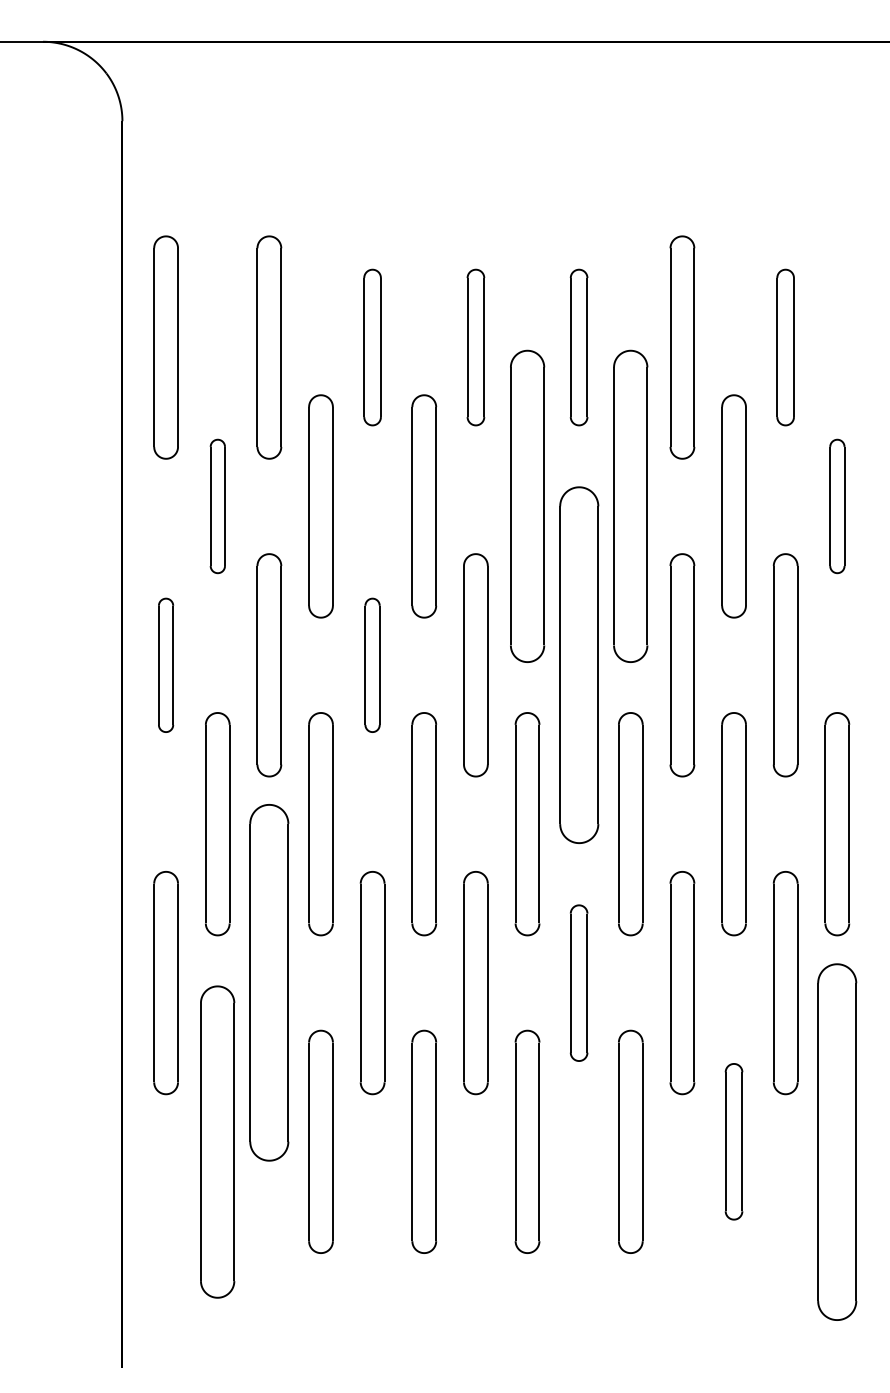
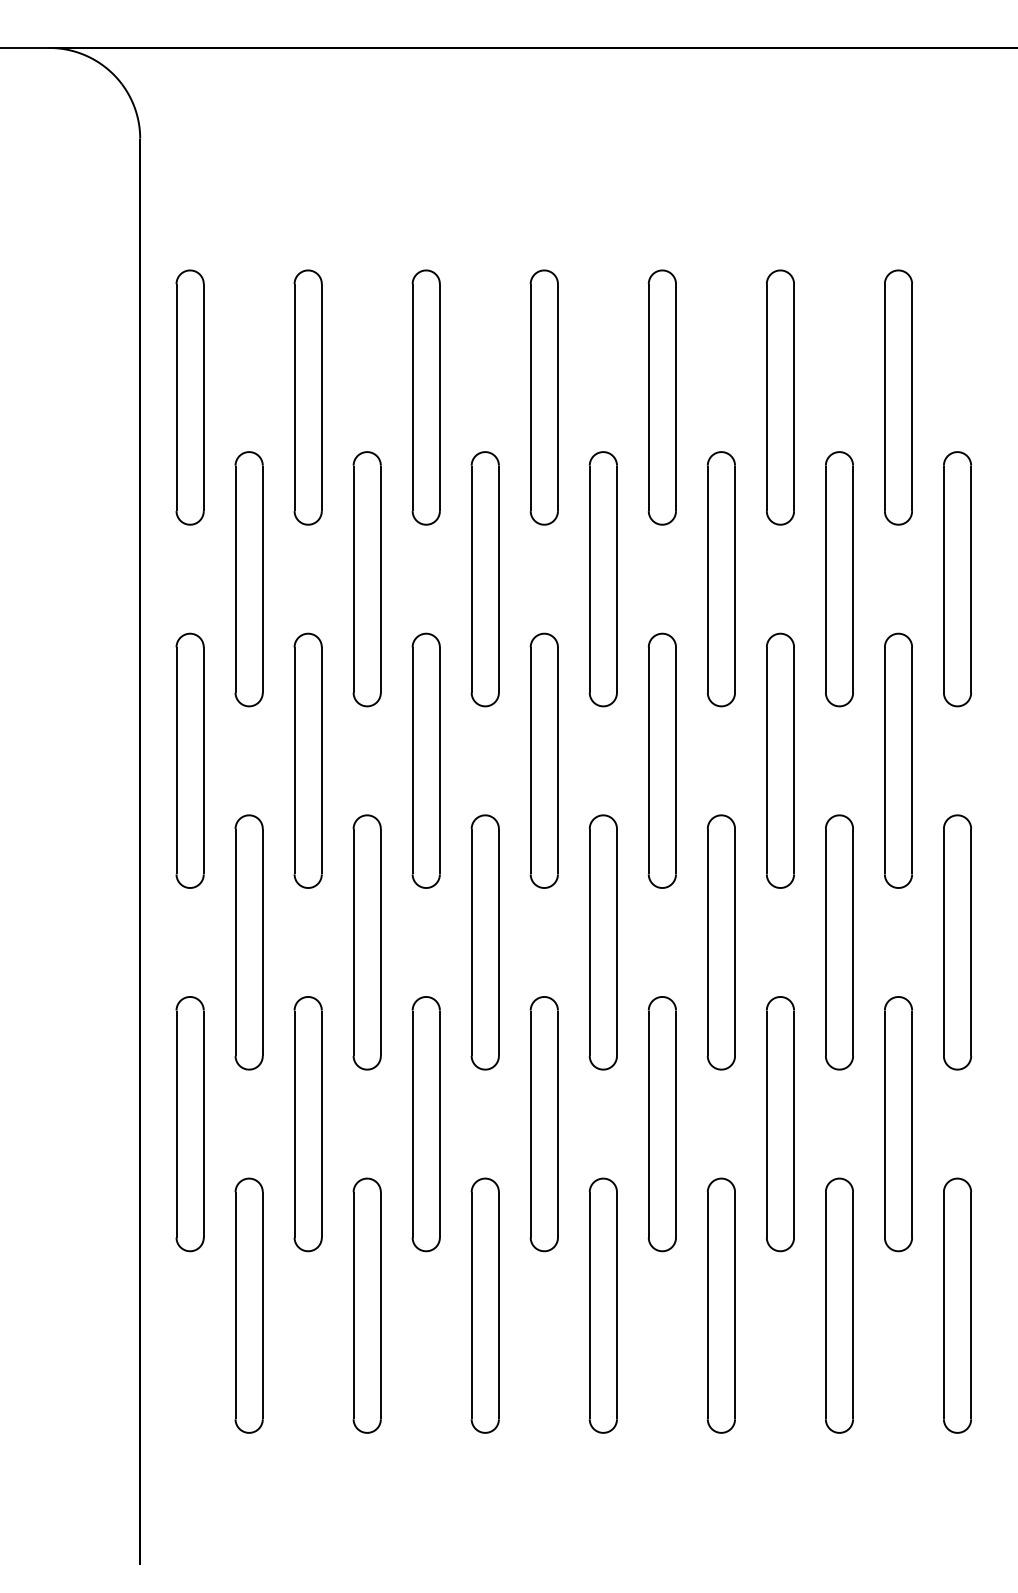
part: (372, 347) -> (426, 397), size x1.43
part: (475, 347) -> (543, 397), size x1.43
part: (578, 347) -> (661, 397), size x1.43
part: (785, 347) -> (898, 397), size x1.43
part: (217, 506) -> (248, 579), size x1.67
part: (527, 506) -> (603, 579), size x0.71
part: (630, 506) -> (721, 579), size x0.71
part: (837, 506) -> (957, 579), size x1.67
part: (165, 665) -> (189, 761), size x1.67
part: (372, 665) -> (426, 761), size x1.67
part: (578, 665) -> (661, 761), size x0.62
part: (269, 983) -> (308, 1124), size x0.62
part: (578, 983) -> (661, 1124), size x1.43
part: (217, 1141) -> (248, 1305), size x0.71
part: (733, 1141) -> (838, 1305), size x1.43
part: (837, 1141) -> (957, 1305), size x0.62

